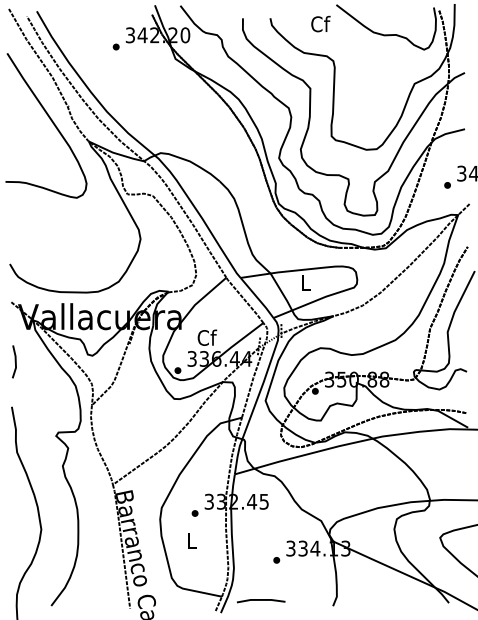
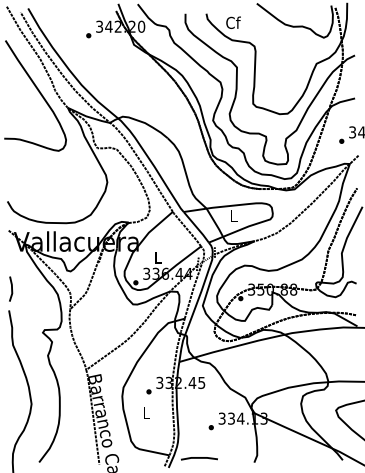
text: (320, 23) -> (233, 22), moved
text: (207, 337) -> (158, 257), Cf -> L
line: (14, 361) -> (11, 288), moved

